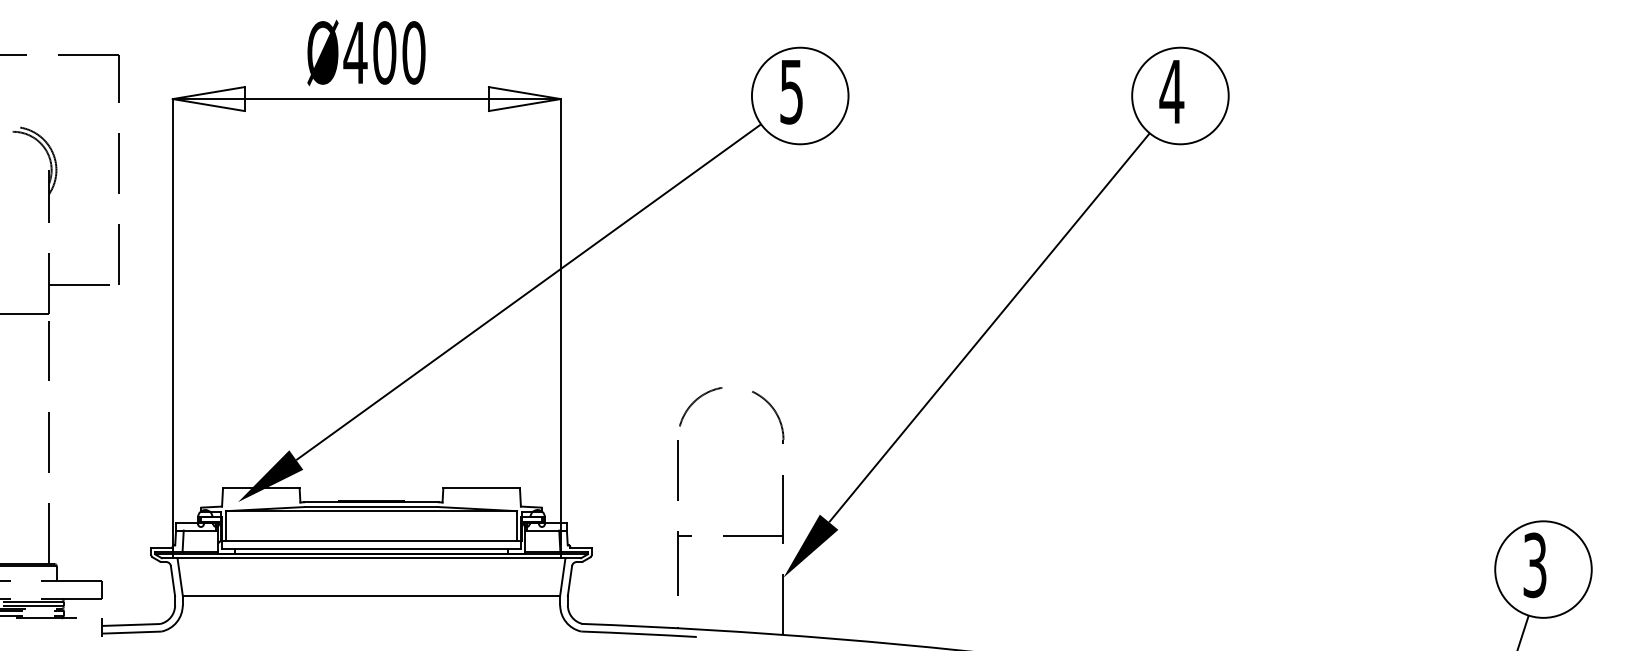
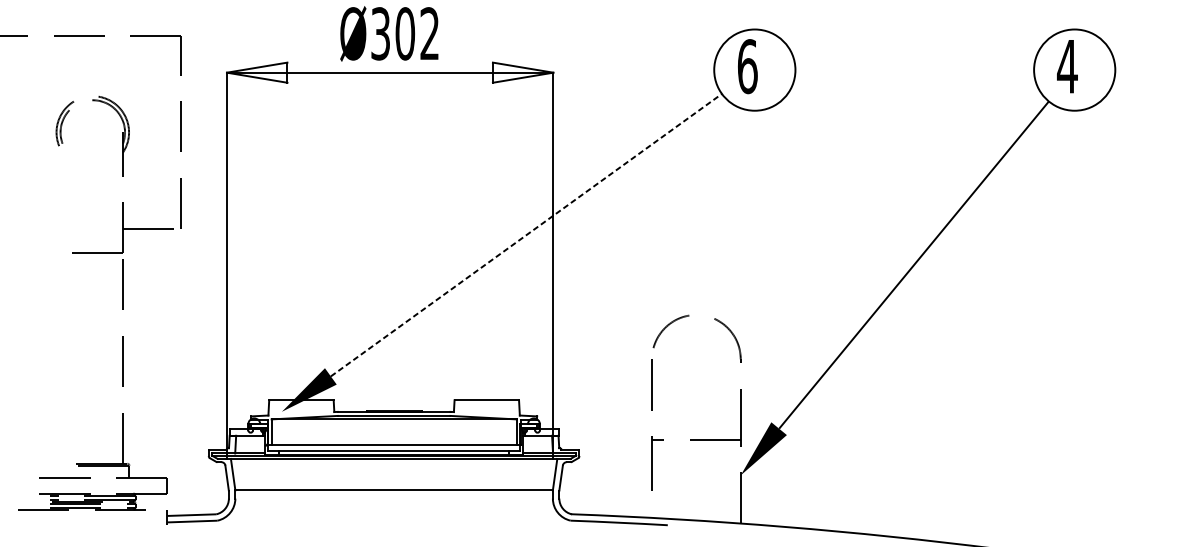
text: (384, 52) -> (405, 33), Ø400 -> Ø302
text: (791, 91) -> (747, 66), 5 -> 6
line: (528, 292) -> (526, 235), solid -> dashed

